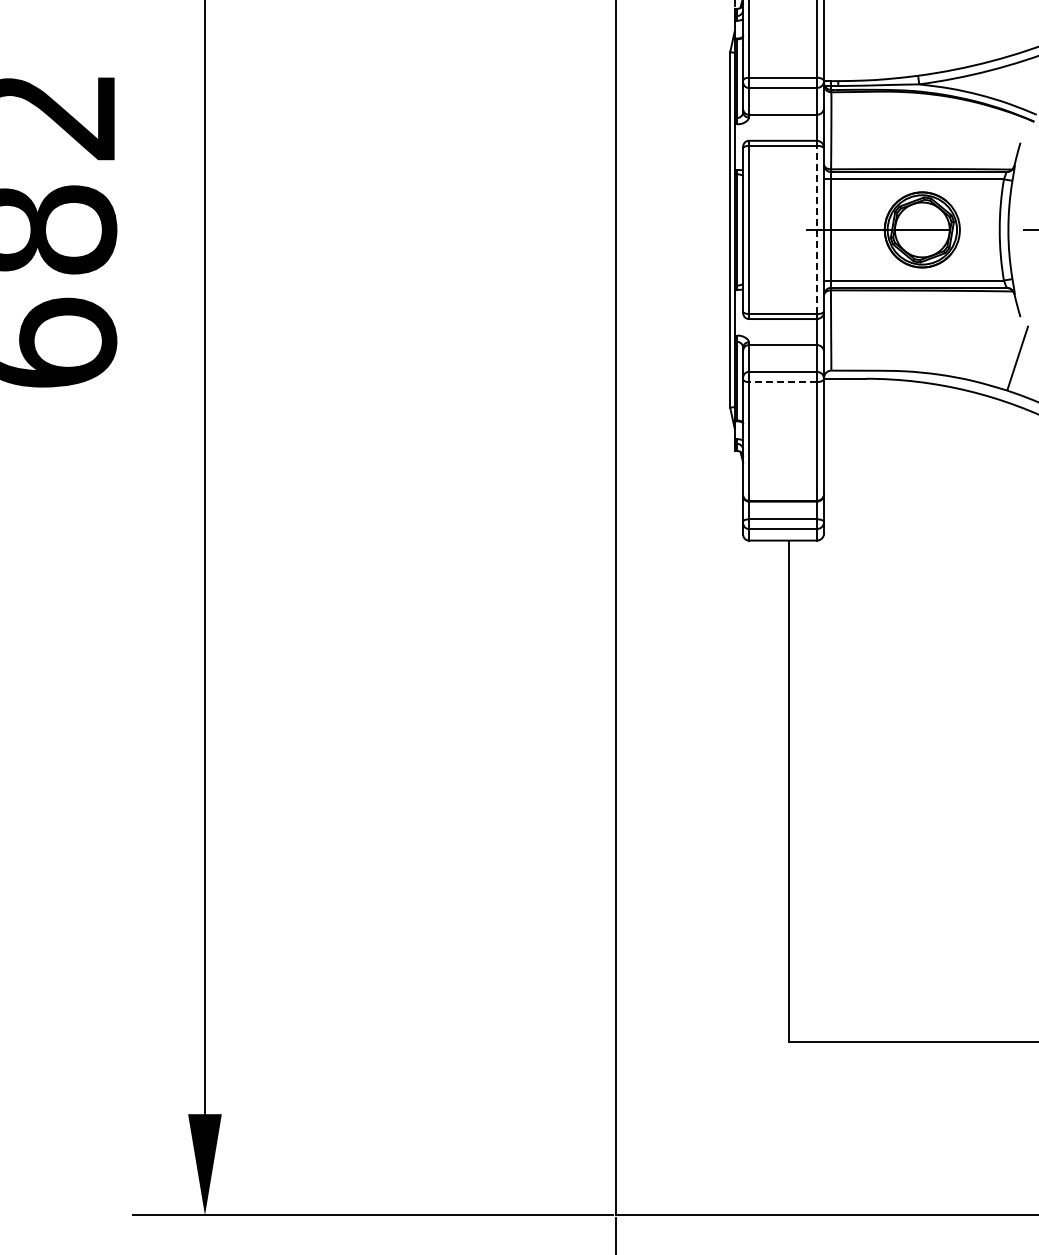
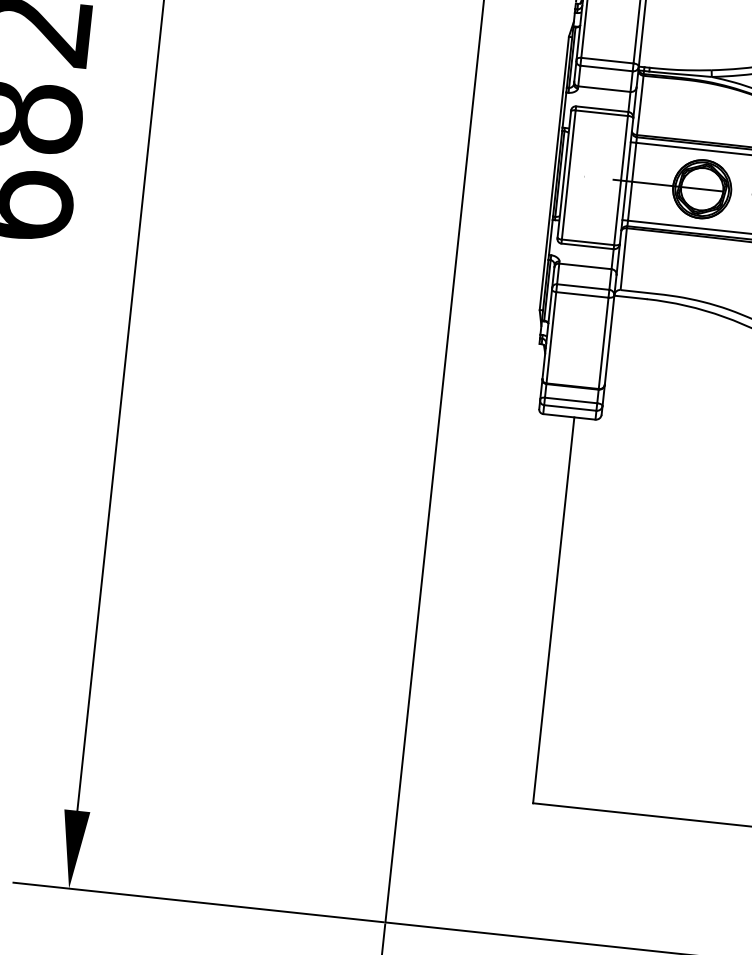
line: (816, 229) -> (620, 180), dashed -> solid
line: (782, 382) -> (582, 295), dashed -> solid

